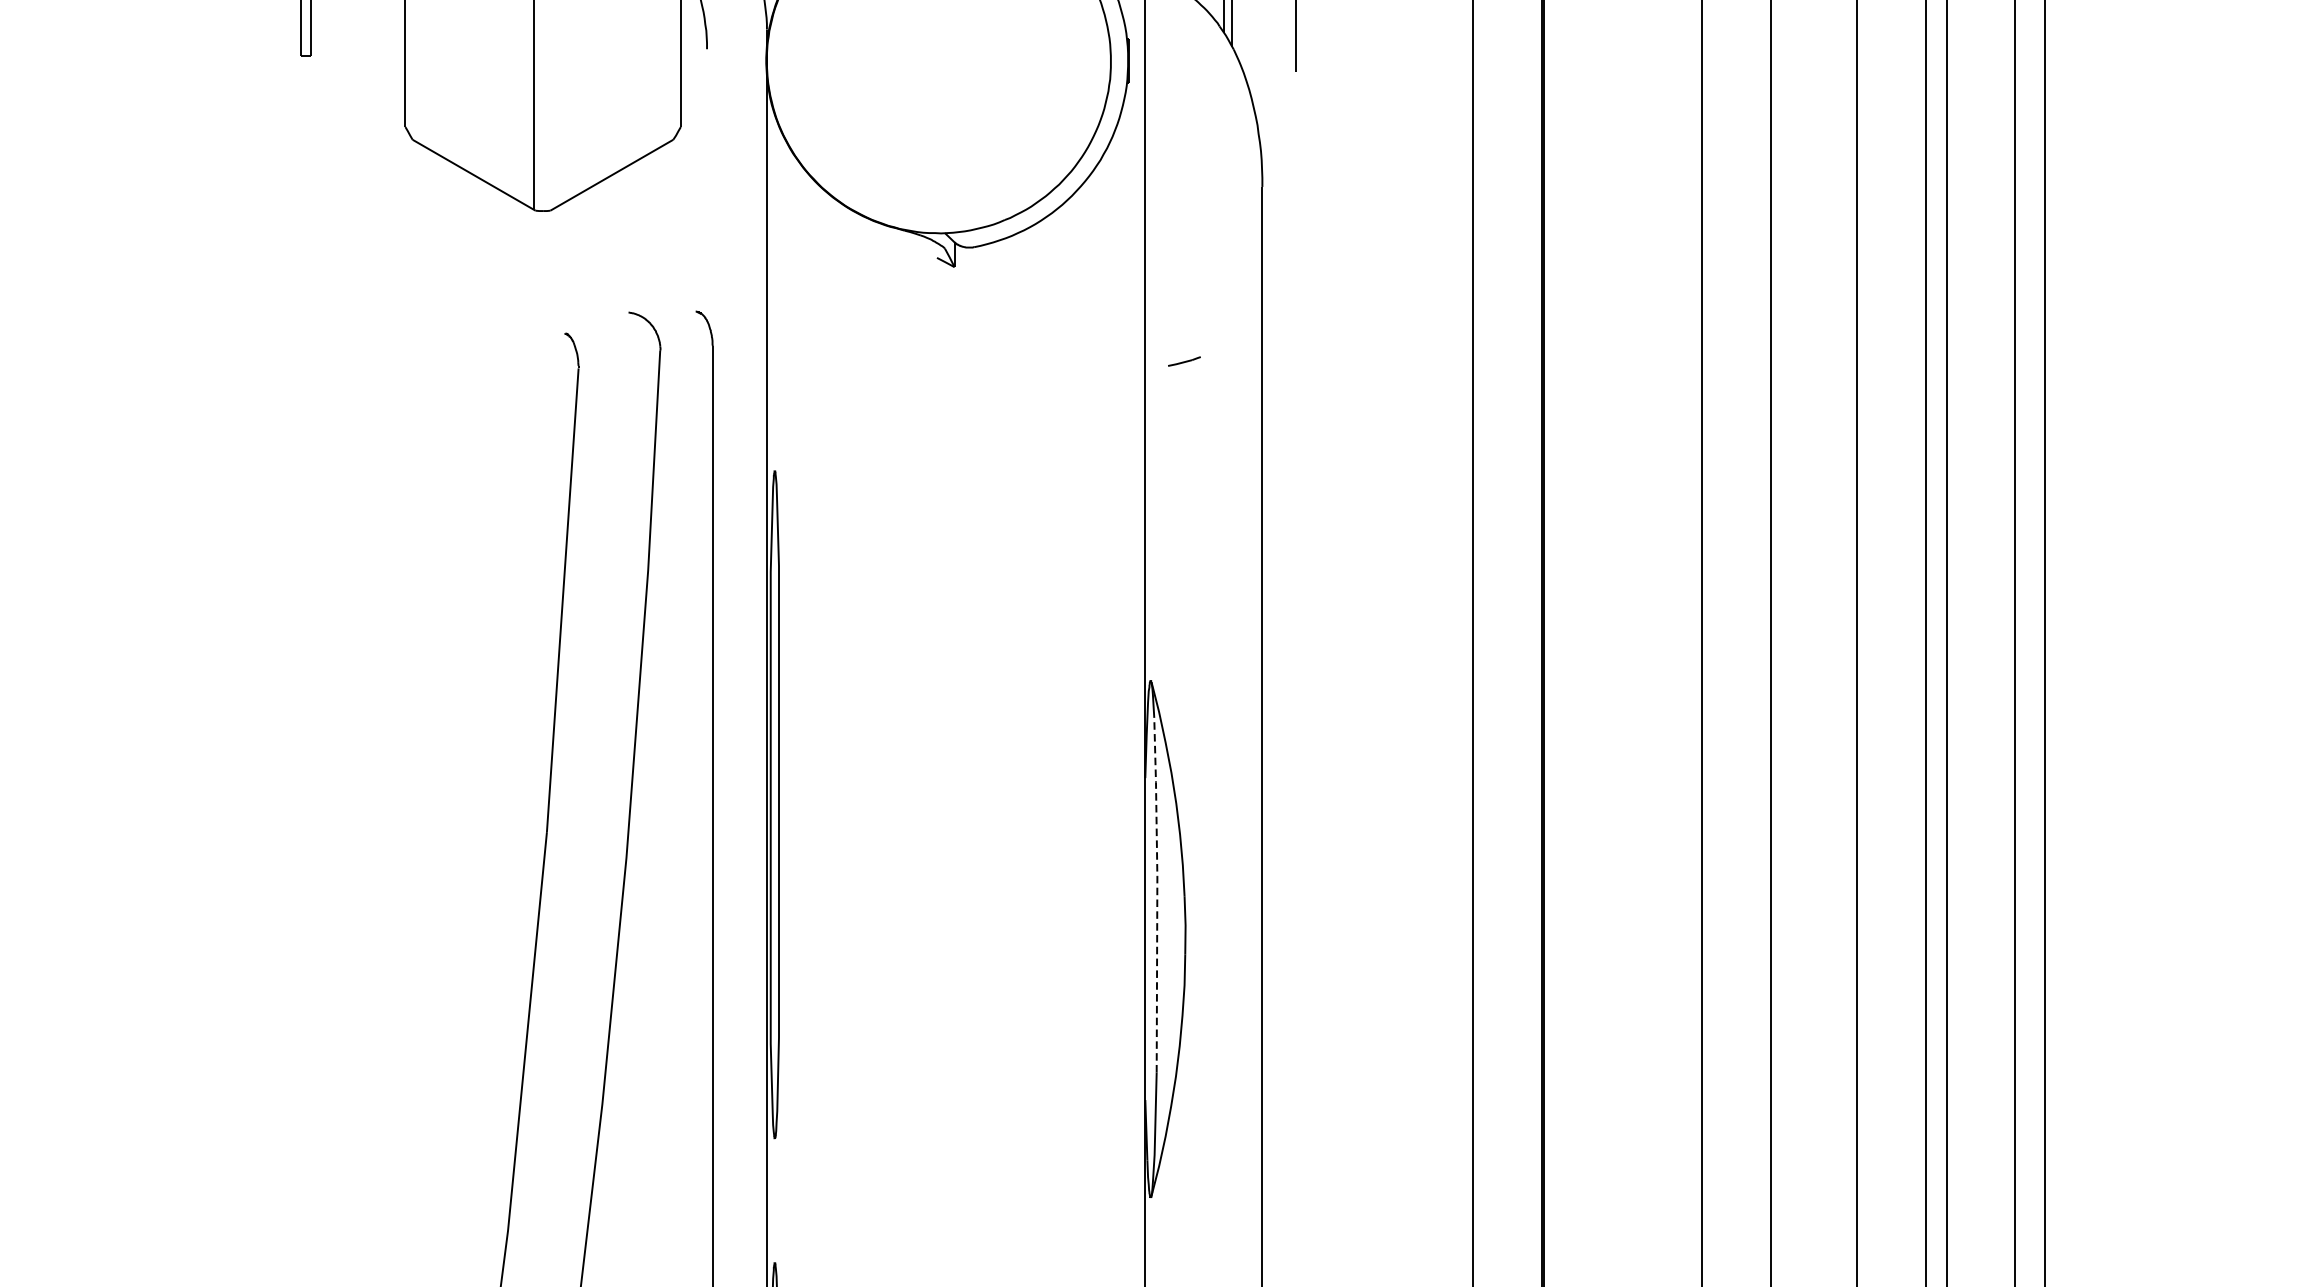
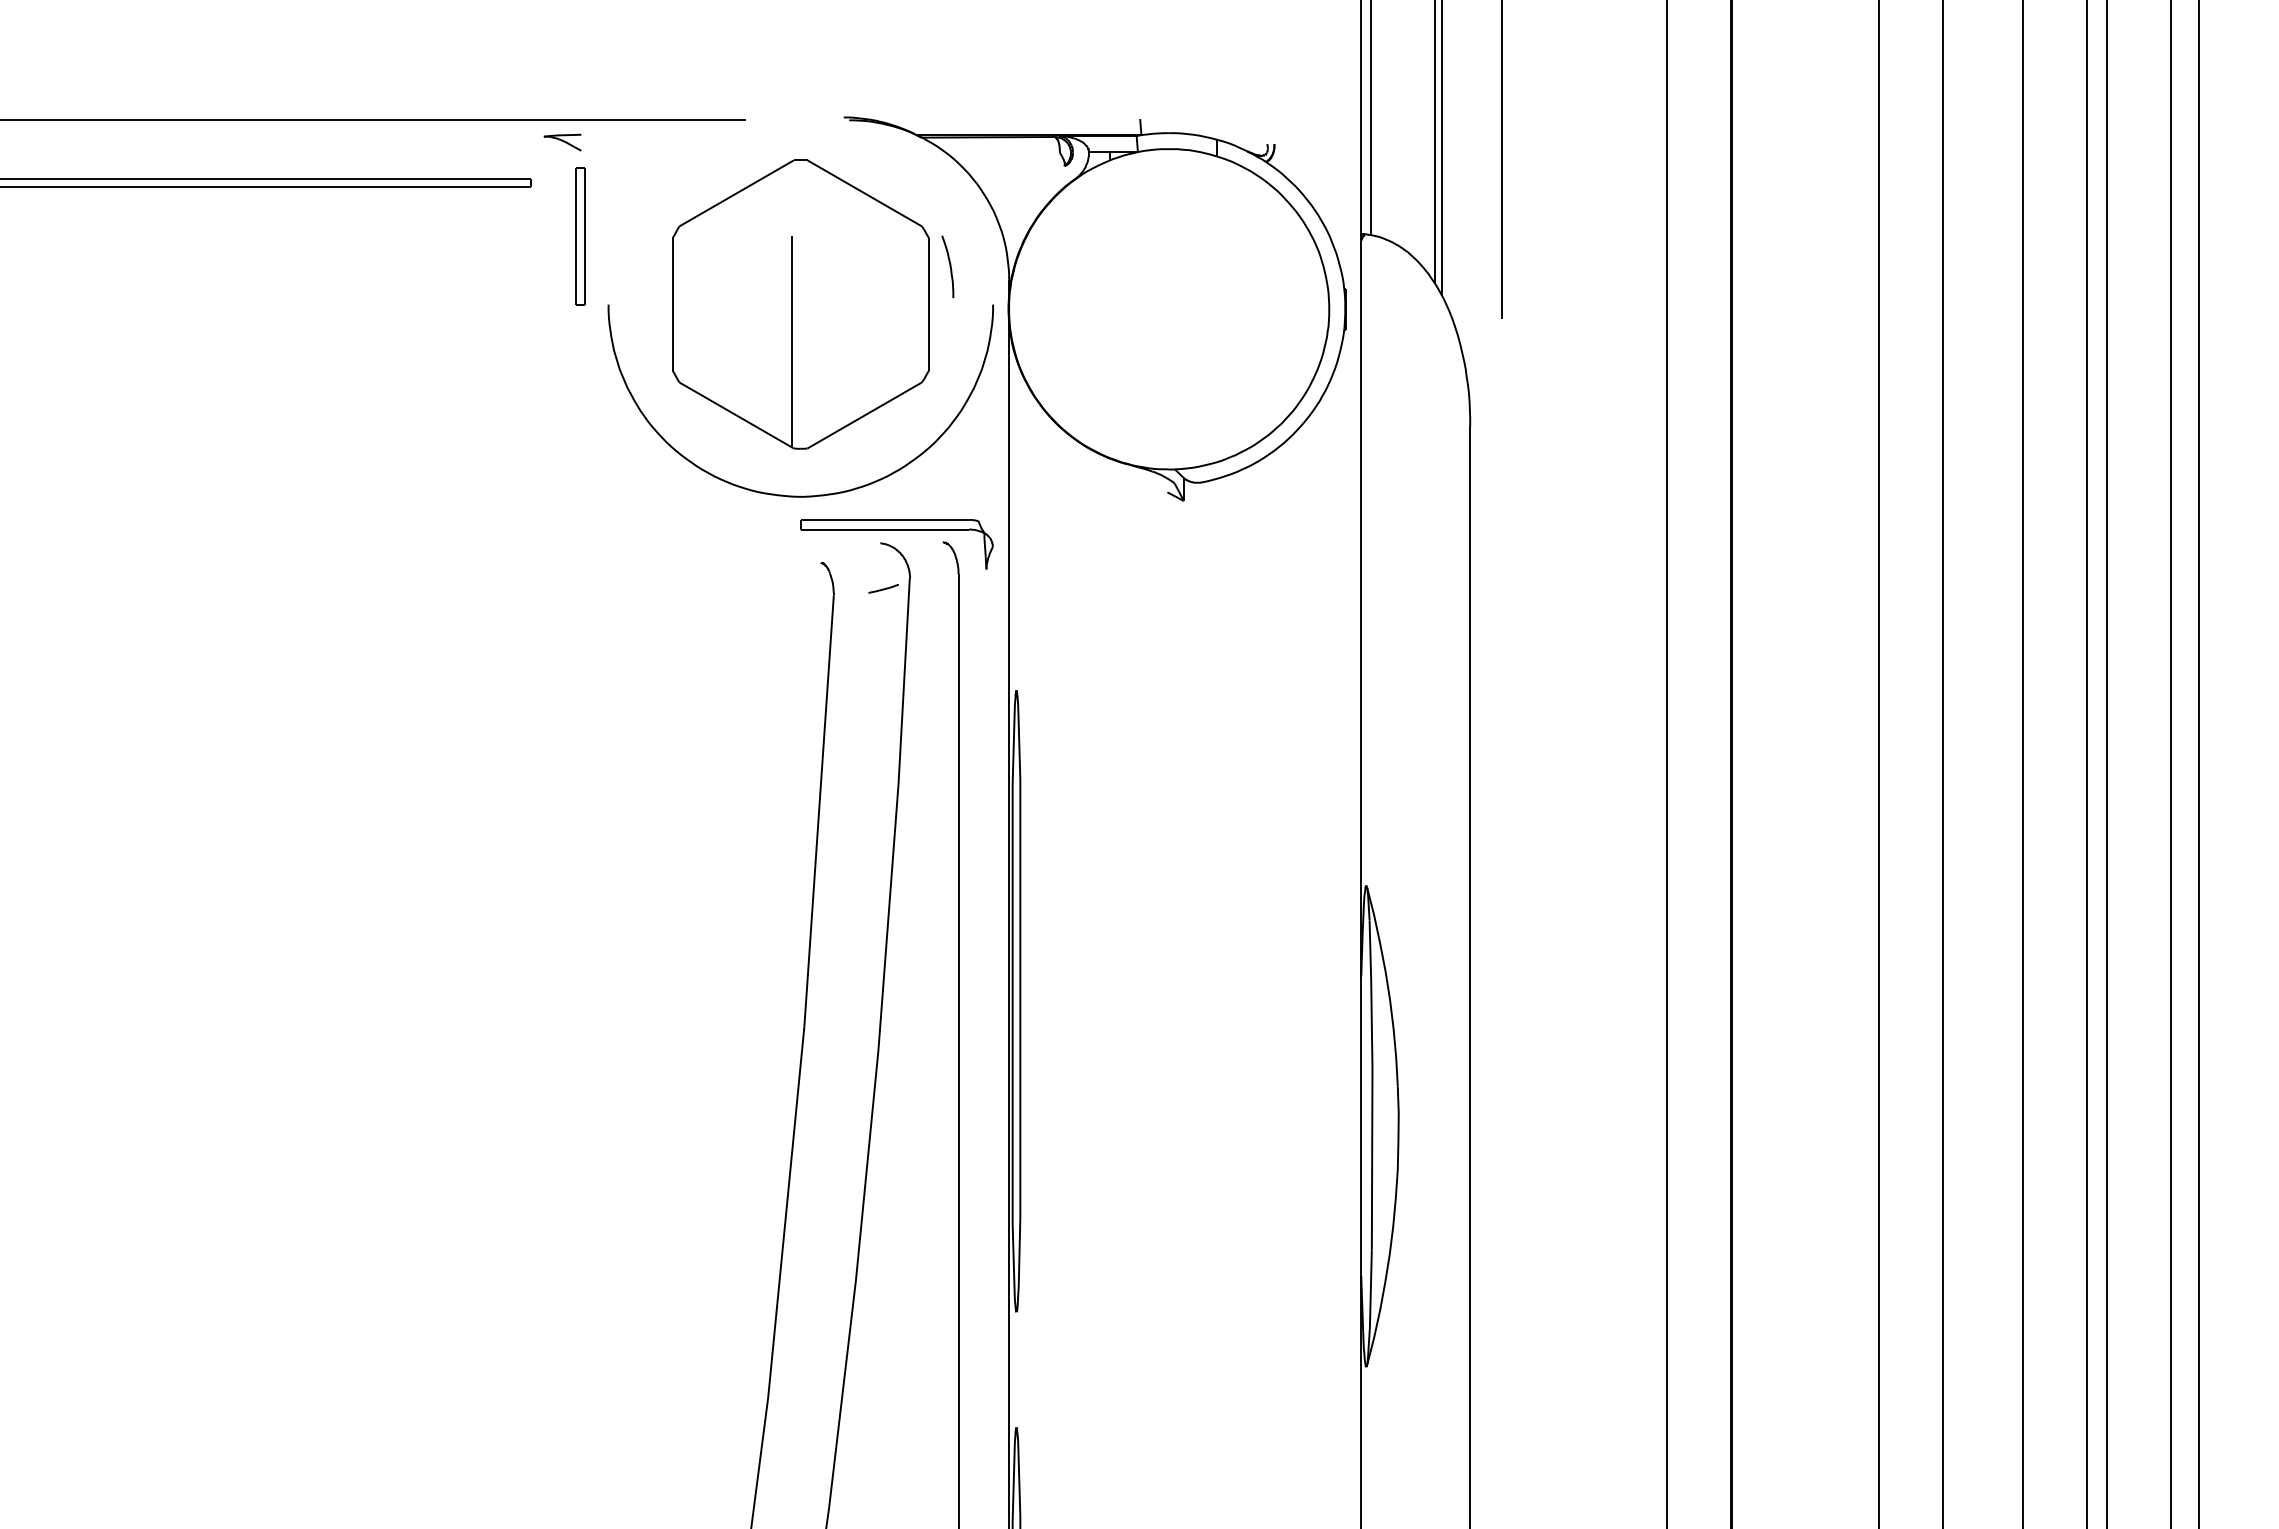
curve: (539, 261) -> (797, 495), added
part: (645, 298) -> (896, 530), added
line: (1184, 361) -> (883, 588), moved
line: (1157, 894) -> (1372, 1084), dashed -> solid

